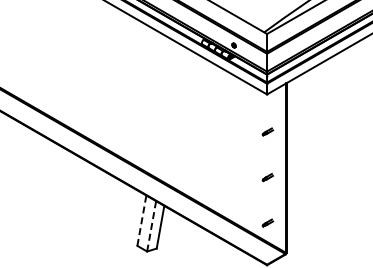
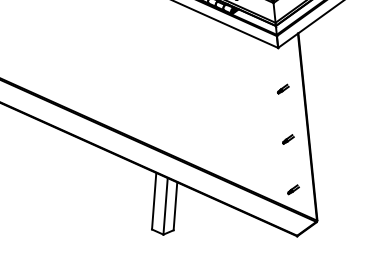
line: (141, 220) -> (153, 201), dashed -> solid
line: (151, 226) -> (165, 206), dashed -> solid

